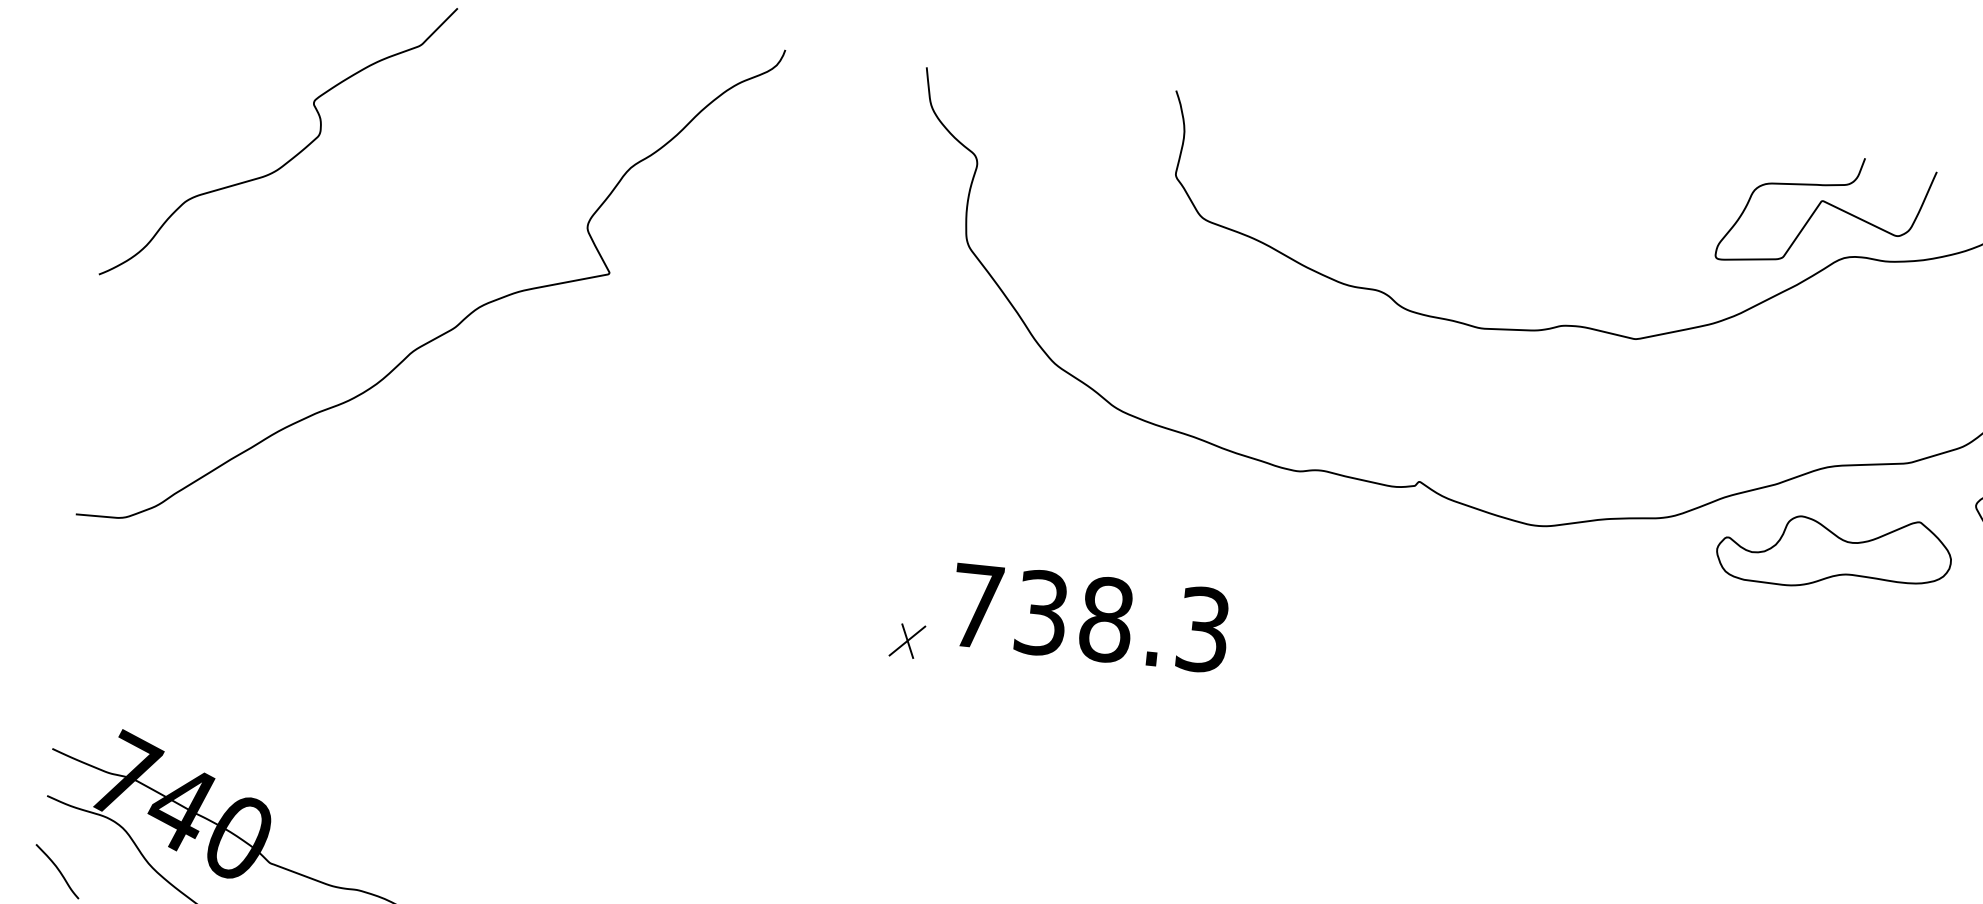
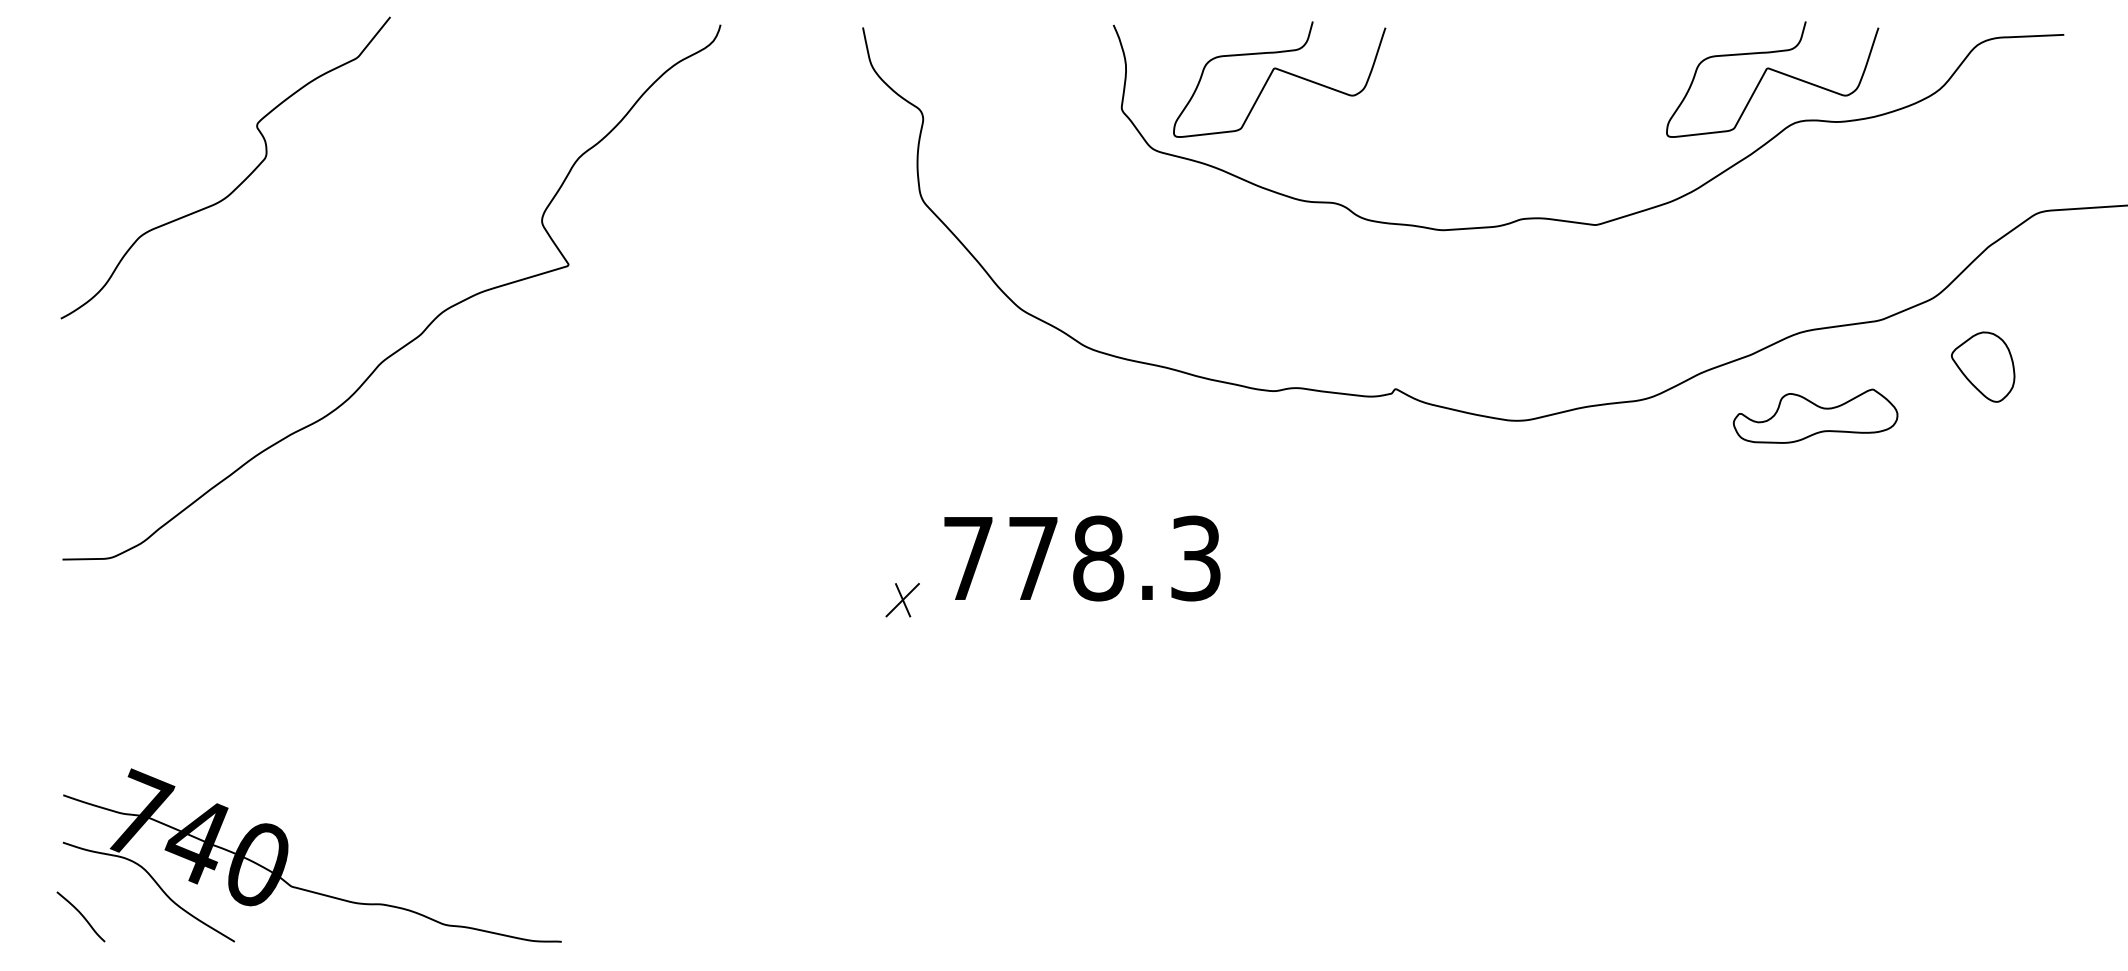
curve: (1337, 154) -> (1280, 71), added
part: (1834, 552) -> (1815, 416), size x0.7
text: (1041, 613) -> (1033, 558), 738.3 -> 778.3

